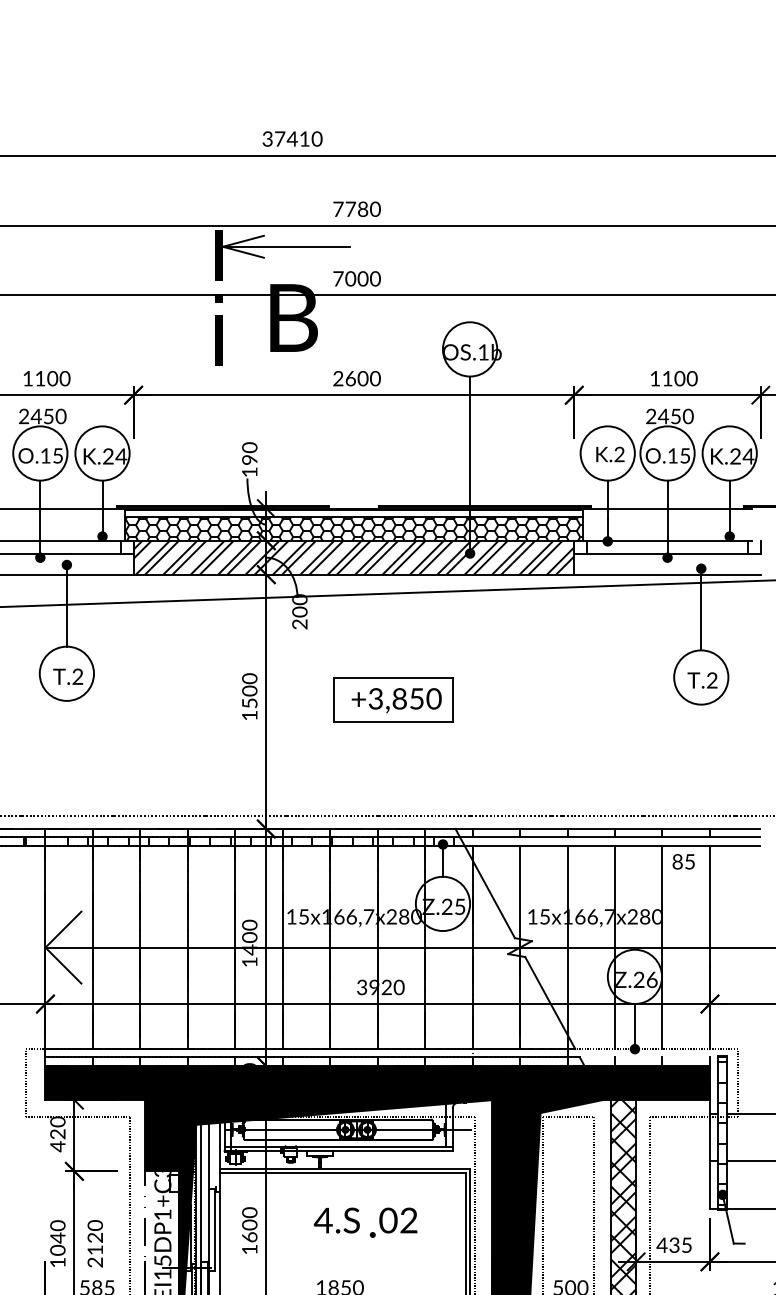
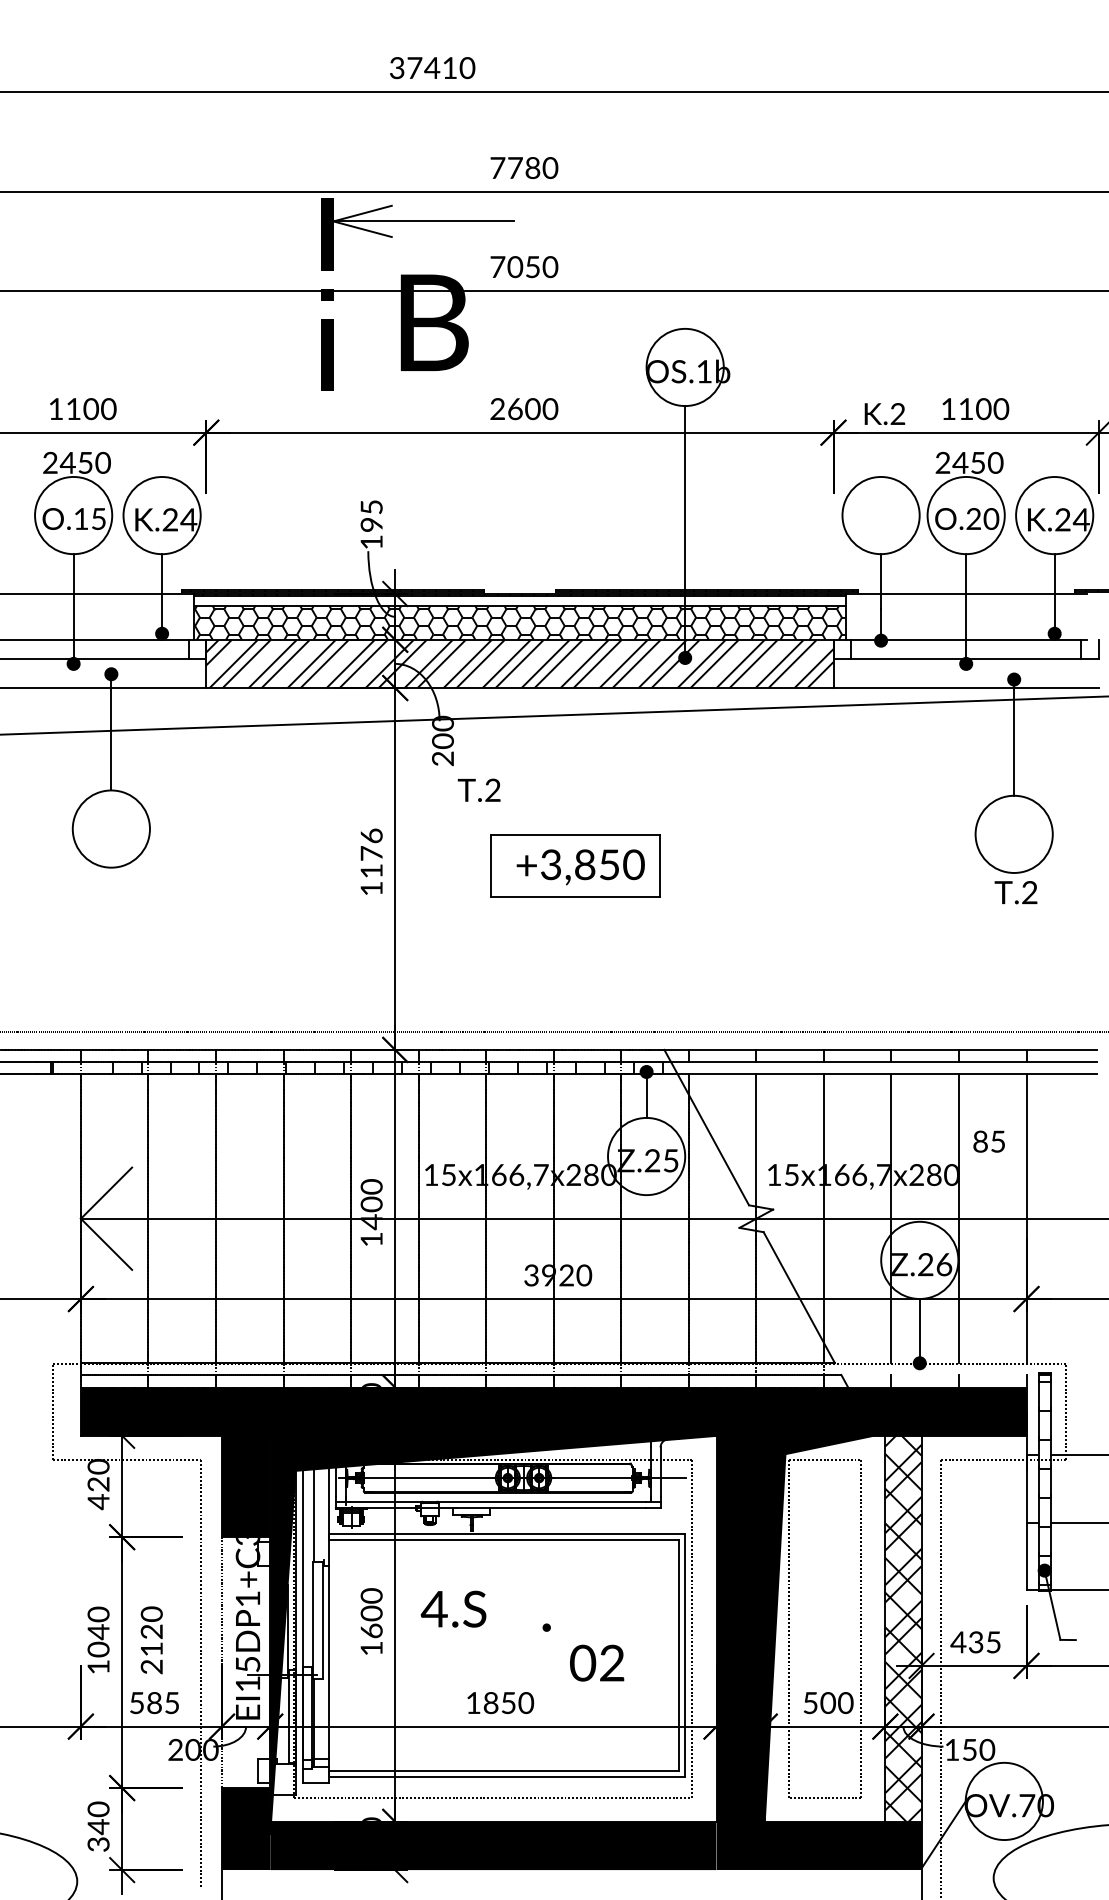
text: (362, 279) -> (532, 267), 7000 -> 7050
text: (249, 447) -> (371, 507), 190 -> 195
text: (610, 454) -> (884, 413), moved
text: (679, 455) -> (982, 518), O.15 -> O.20
text: (67, 676) -> (478, 789), moved
text: (702, 680) -> (1015, 892), moved
text: (249, 690) -> (371, 852), 1500 -> 1176
text: (683, 861) -> (988, 1141), moved
text: (336, 1220) -> (453, 1608), moved
text: (398, 1220) -> (597, 1662), moved

